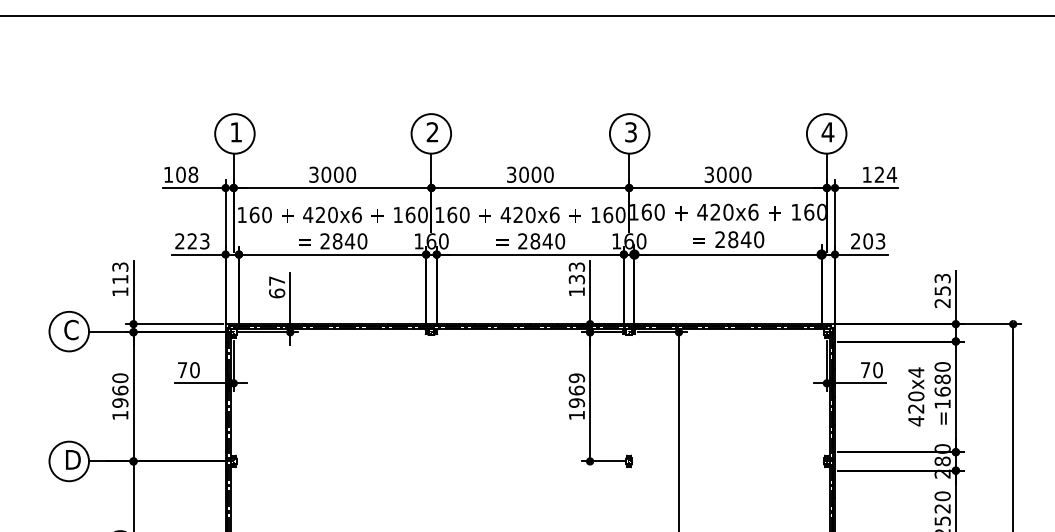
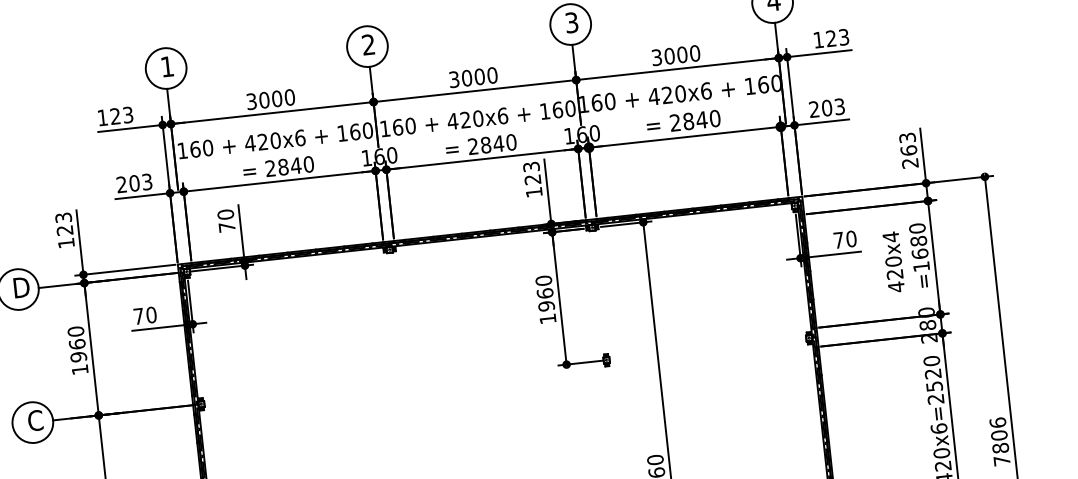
text: (187, 174) -> (122, 115), 108 -> 123
text: (891, 174) -> (843, 37), 124 -> 123
text: (192, 241) -> (134, 183), 223 -> 203
text: (120, 279) -> (65, 230), 113 -> 123
text: (577, 279) -> (533, 179), 133 -> 123
text: (277, 287) -> (226, 221), 67 -> 70
text: (942, 290) -> (908, 150), 253 -> 263
text: (72, 329) -> (21, 287), C -> D
text: (577, 378) -> (544, 281), 1969 -> 1960
text: (72, 459) -> (35, 420), D -> C

